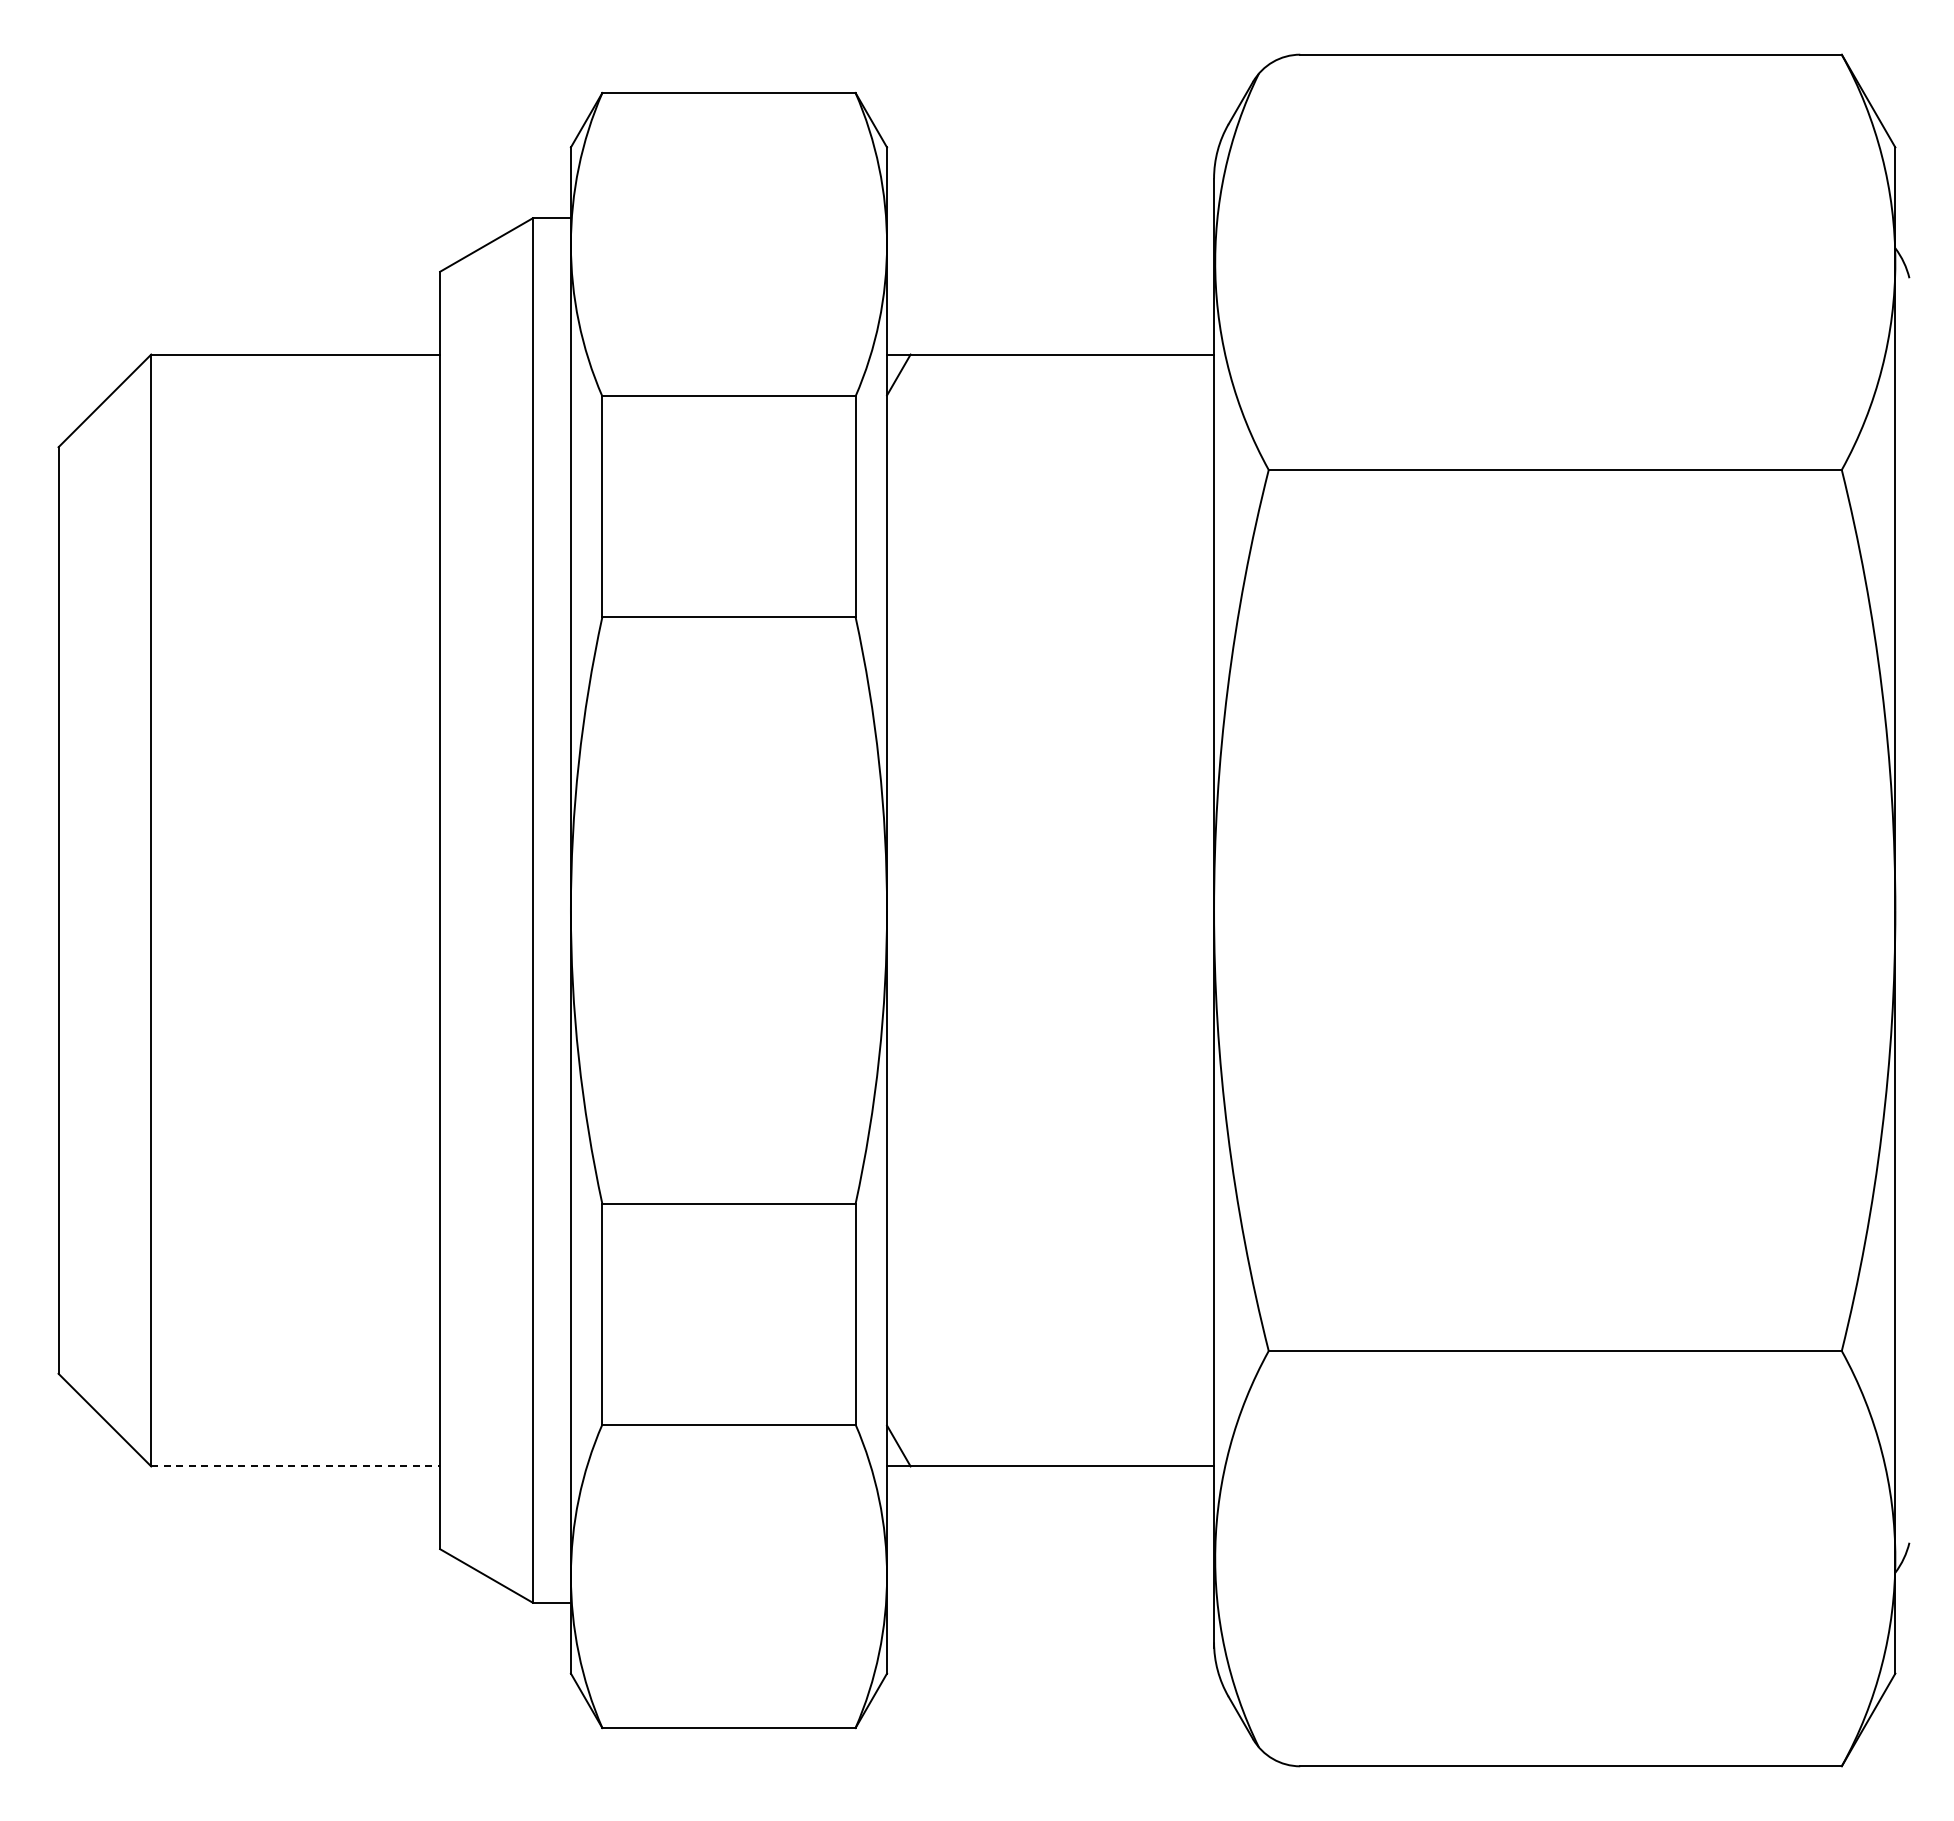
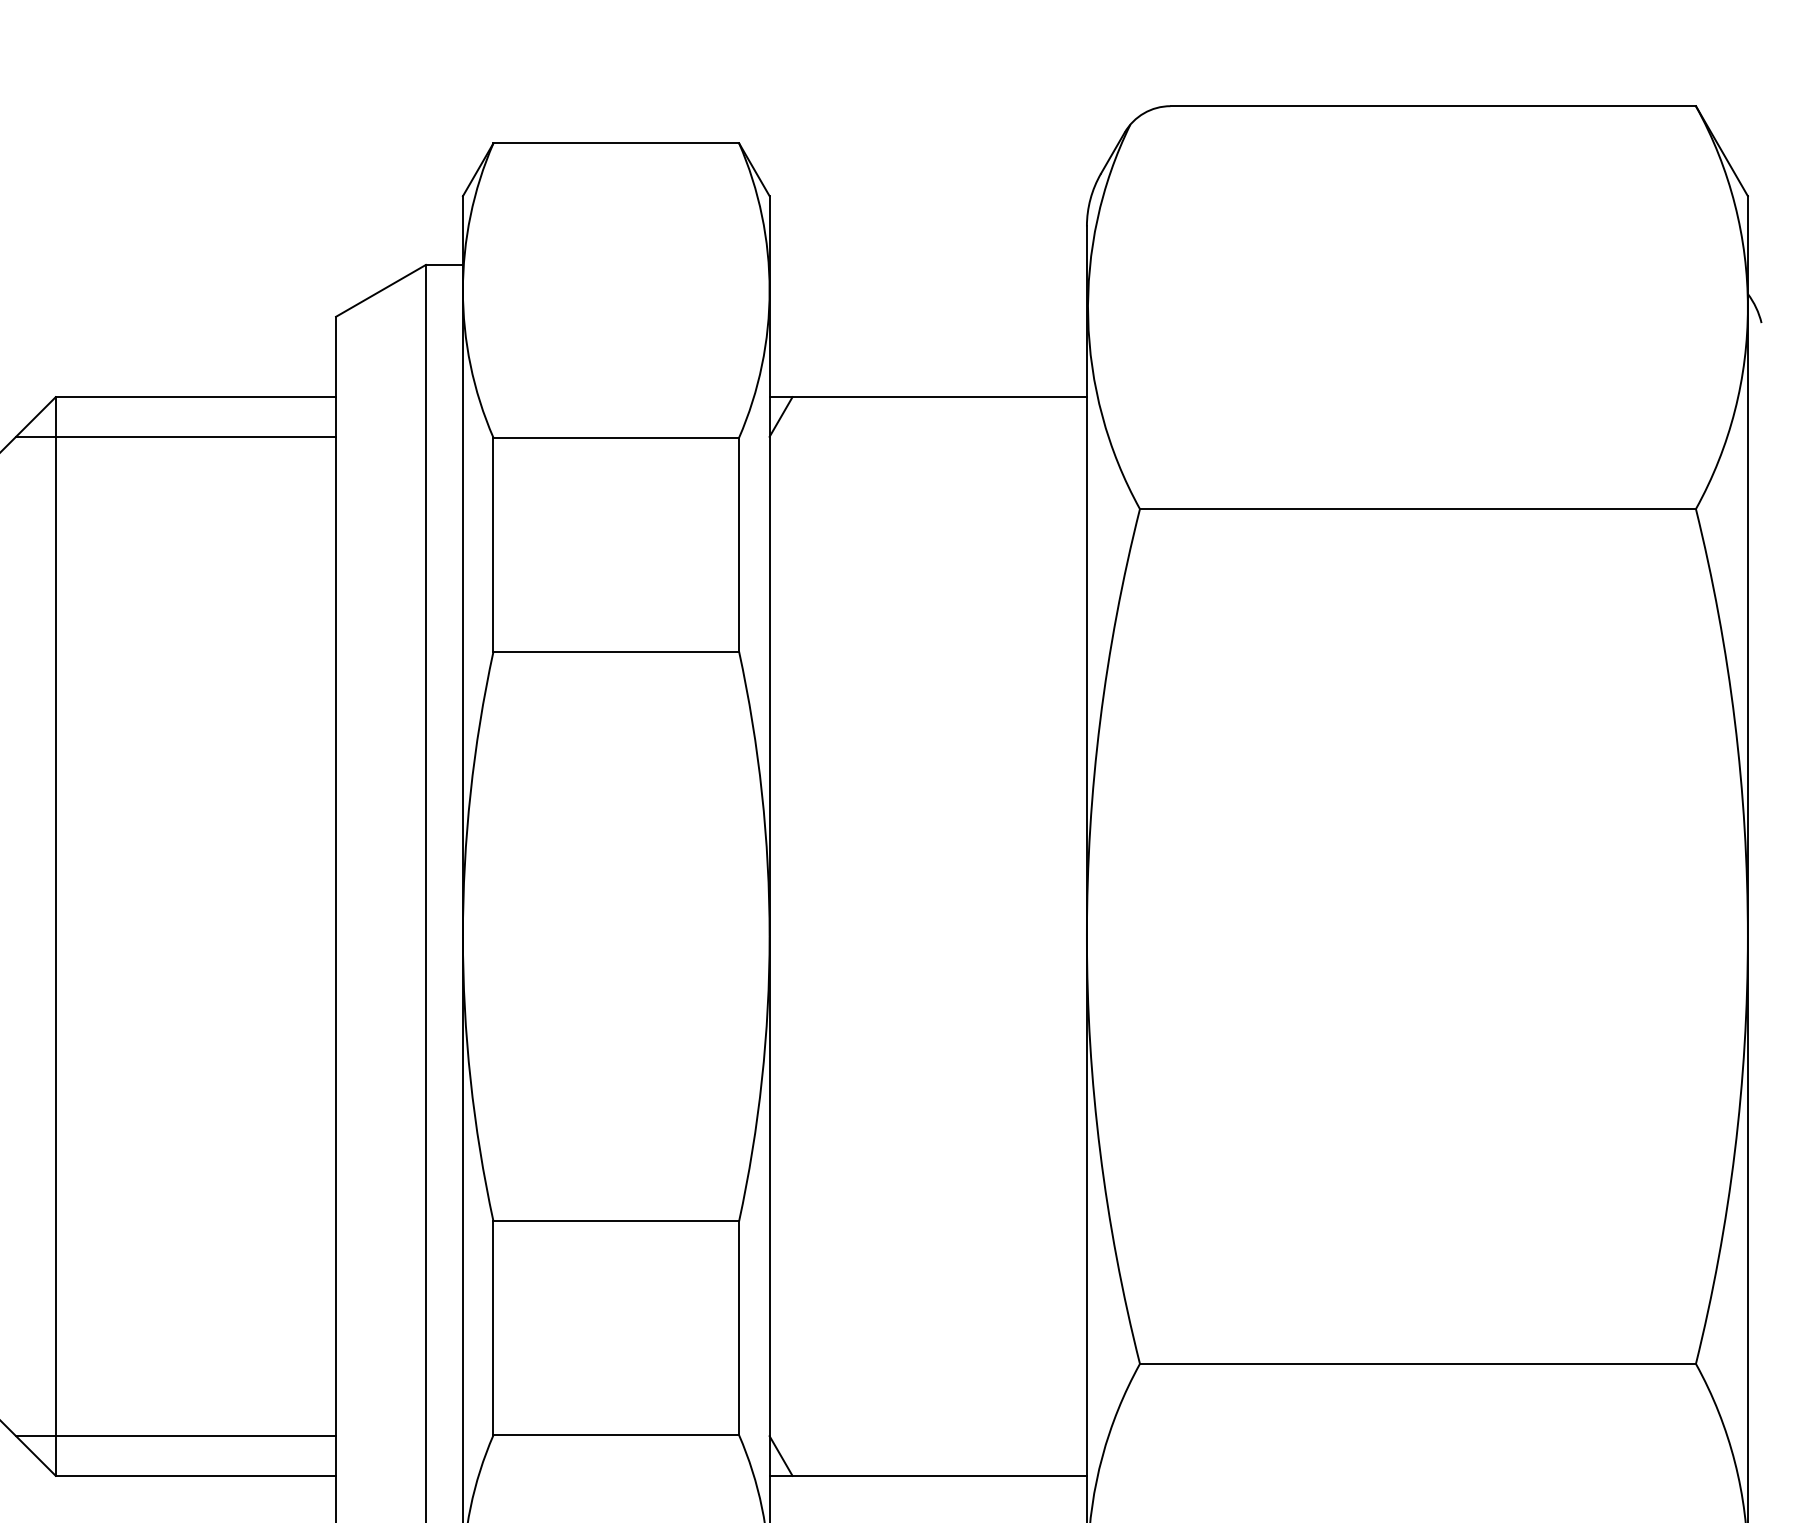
line: (275, 395) -> (176, 436), added
line: (275, 1425) -> (176, 1436), added
line: (296, 1466) -> (196, 1475), dashed -> solid

